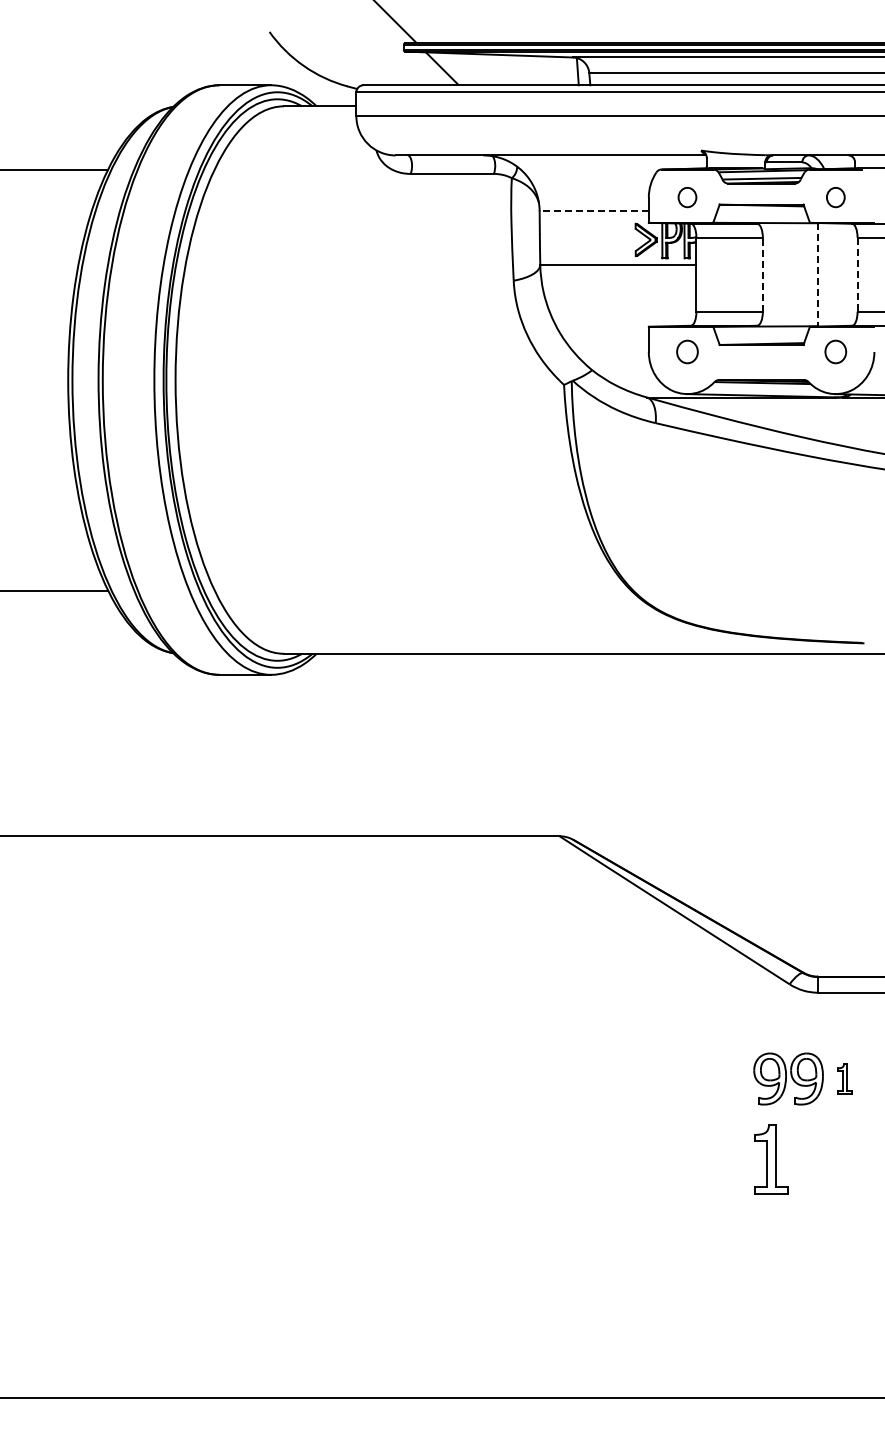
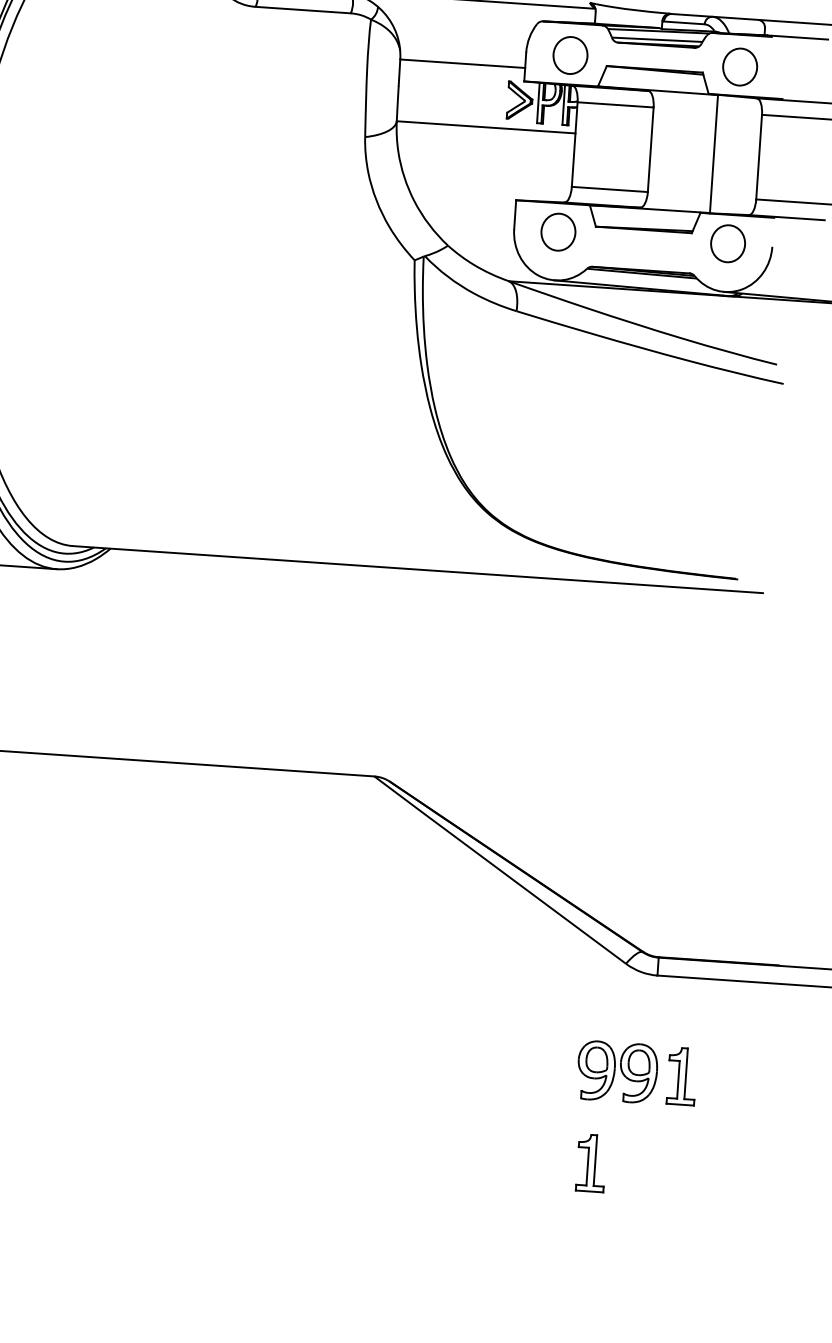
part: (687, 197) -> (570, 55), size x1.67
part: (835, 197) -> (739, 66), size x1.67
line: (594, 211) -> (463, 64), dashed -> solid
line: (762, 274) -> (650, 149), dashed -> solid
line: (818, 274) -> (714, 153), dashed -> solid
line: (857, 274) -> (759, 156), dashed -> solid
part: (687, 351) -> (558, 231), size x1.43
part: (835, 351) -> (727, 243), size x1.43
part: (844, 1078) -> (681, 1075), size x1.67
part: (770, 1159) -> (590, 1162), size x0.71

